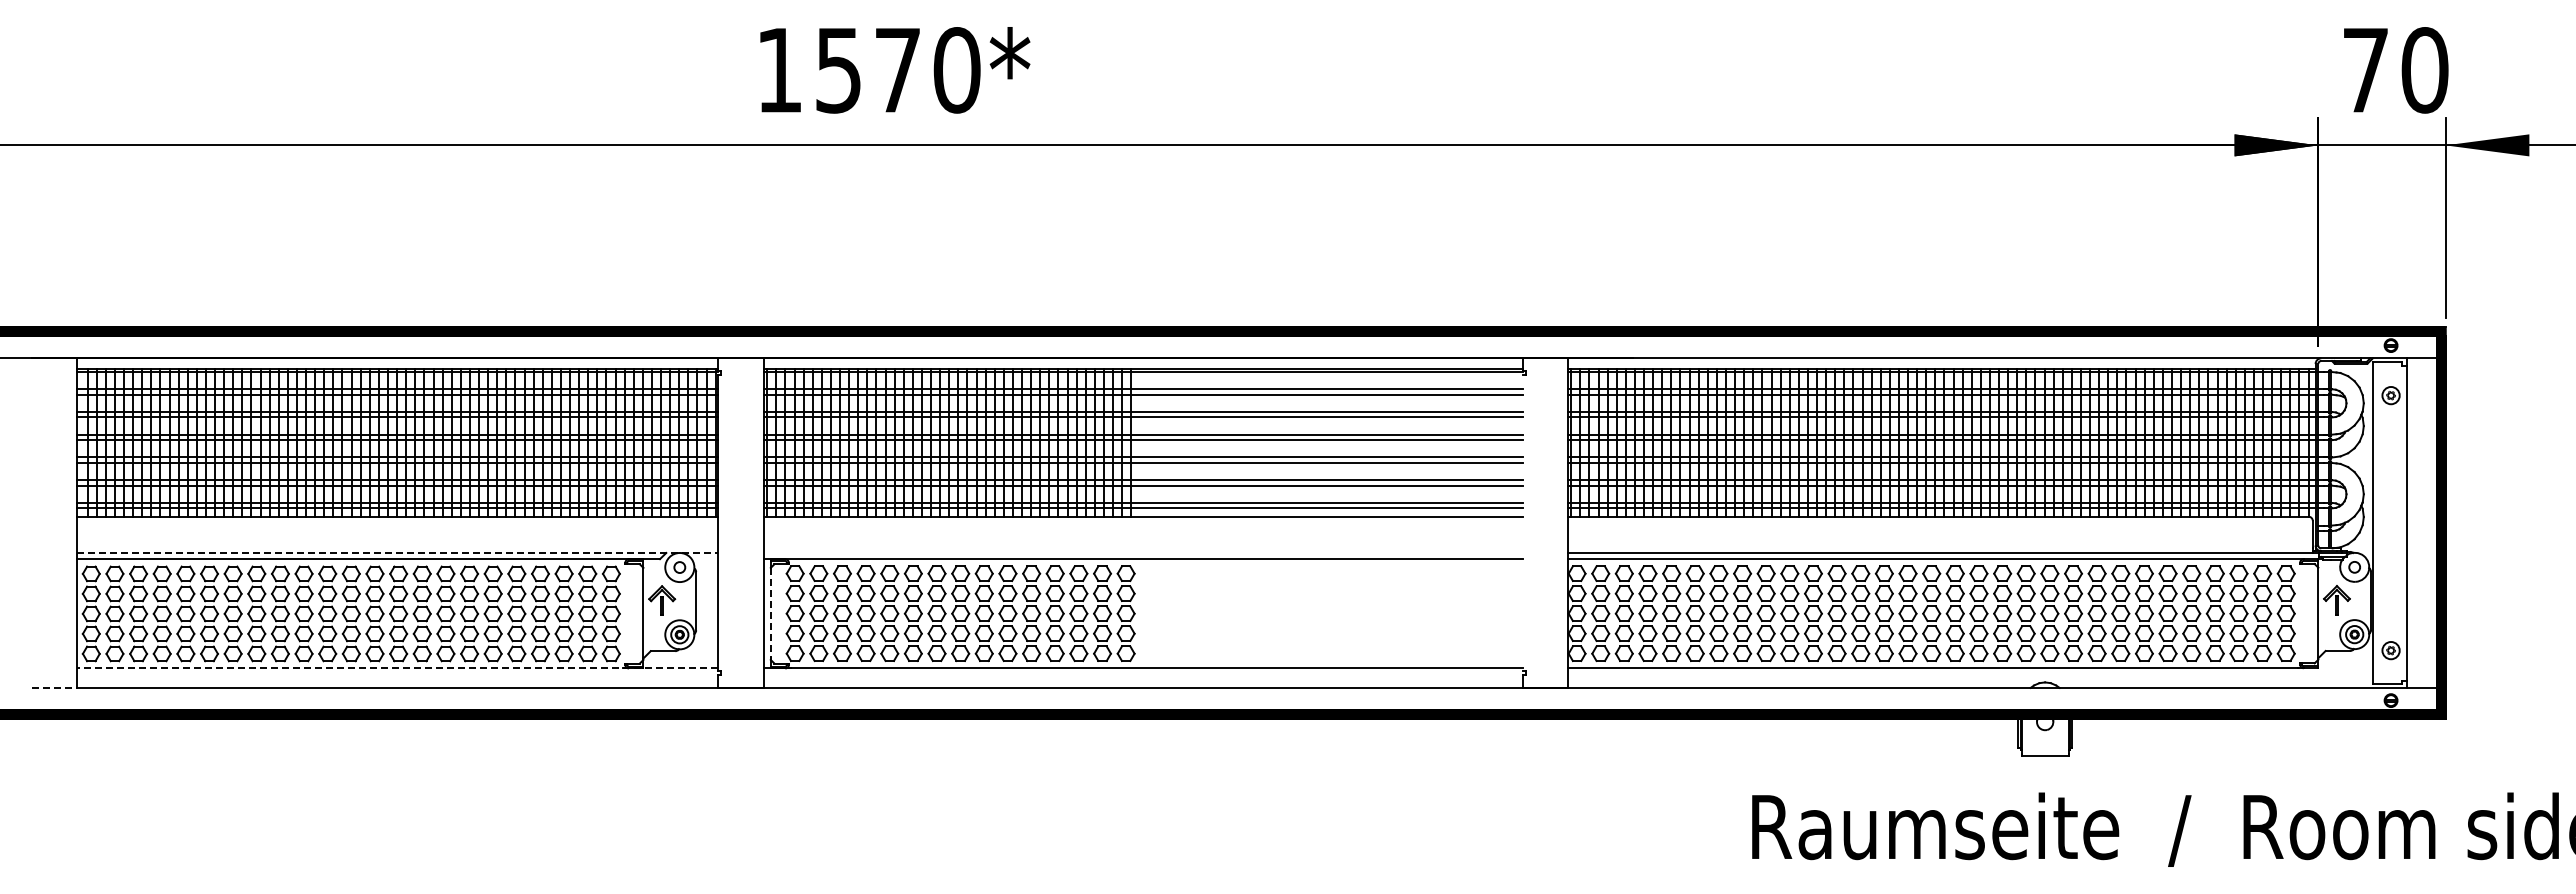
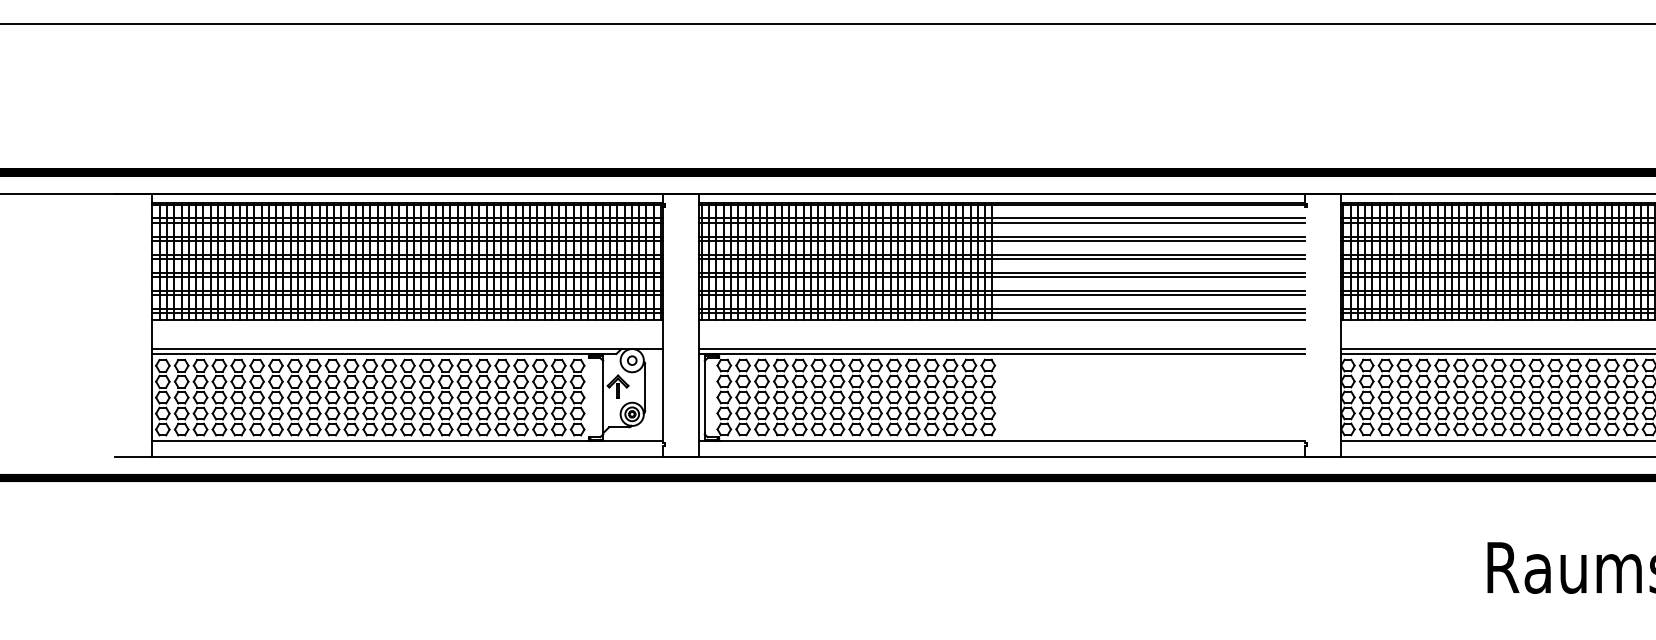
line: (398, 552) -> (407, 348), dashed -> solid
line: (1142, 552) -> (1001, 348), added
line: (770, 614) -> (704, 398), dashed -> solid
line: (397, 668) -> (407, 441), dashed -> solid
line: (54, 687) -> (133, 456), dashed -> solid

